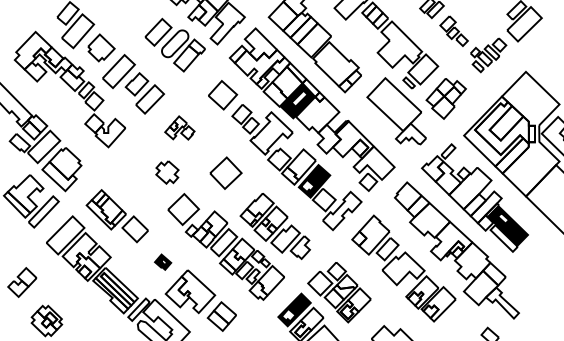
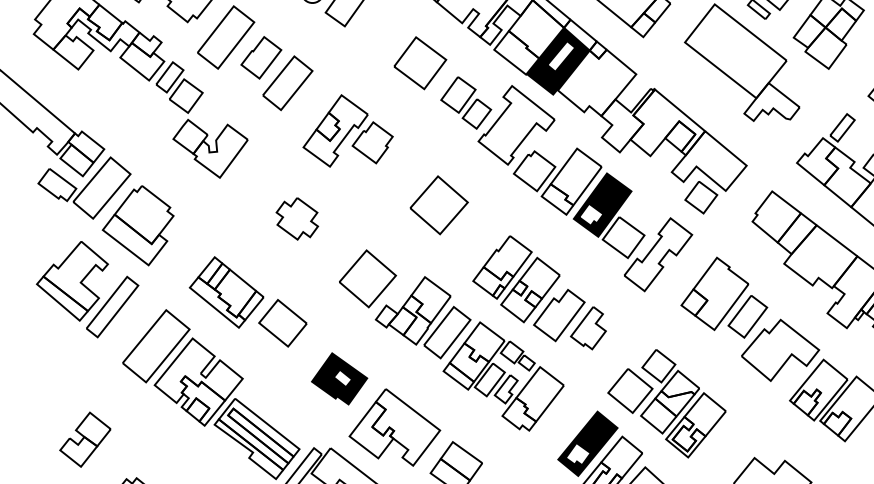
part: (179, 127) -> (346, 129), size x1.67
part: (167, 172) -> (297, 218), moved
part: (162, 261) -> (338, 377), size x1.67

